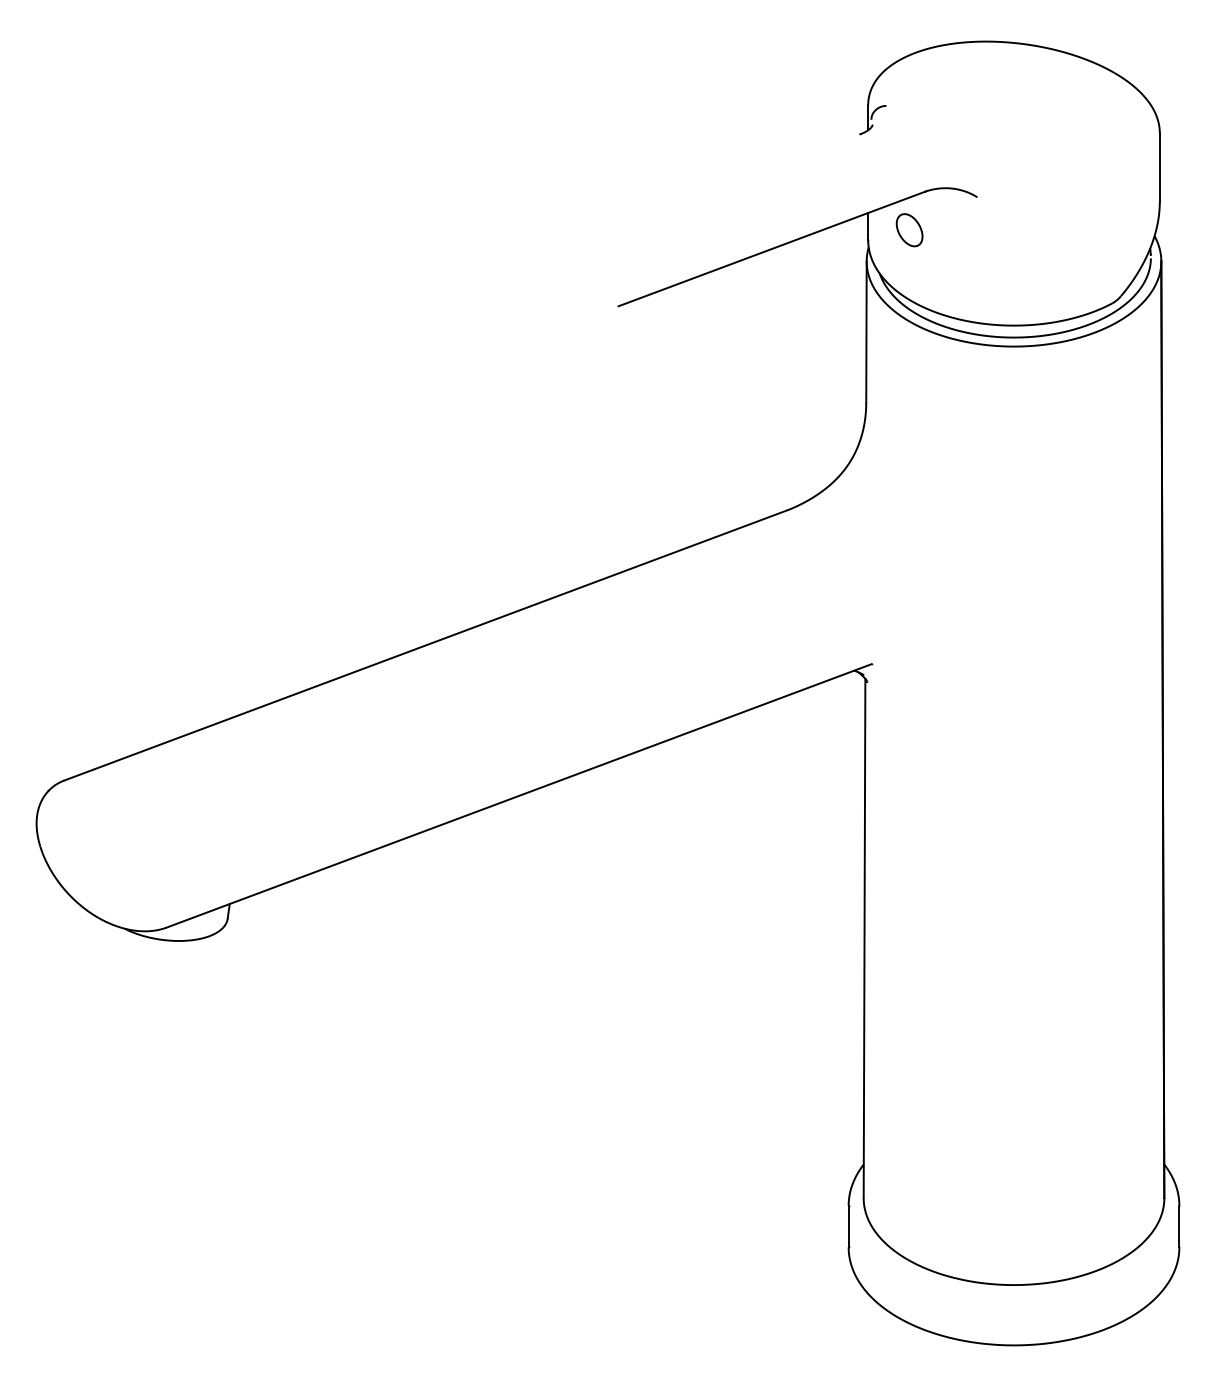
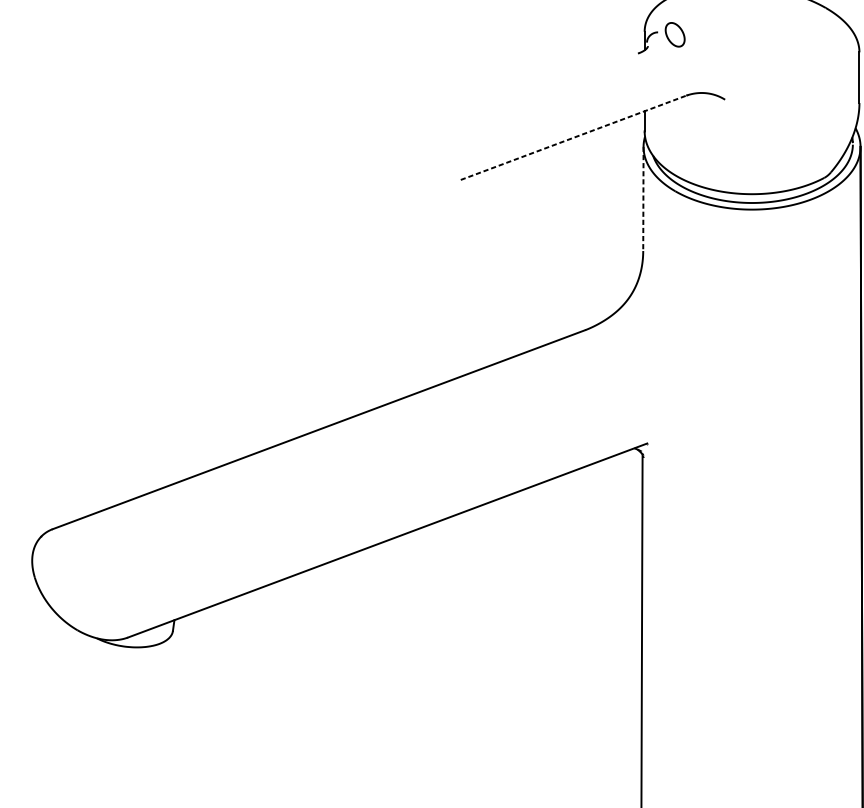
part: (909, 230) -> (675, 35), moved
line: (771, 249) -> (573, 138), solid -> dashed
line: (866, 332) -> (643, 199), solid -> dashed

